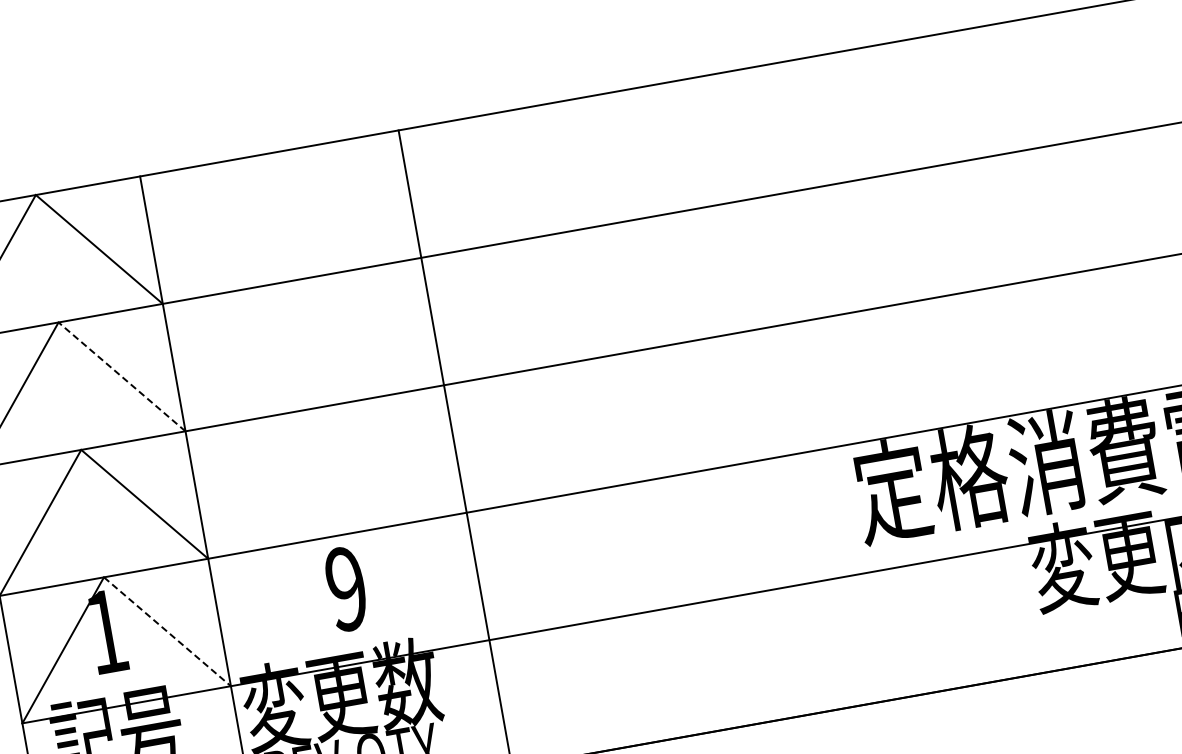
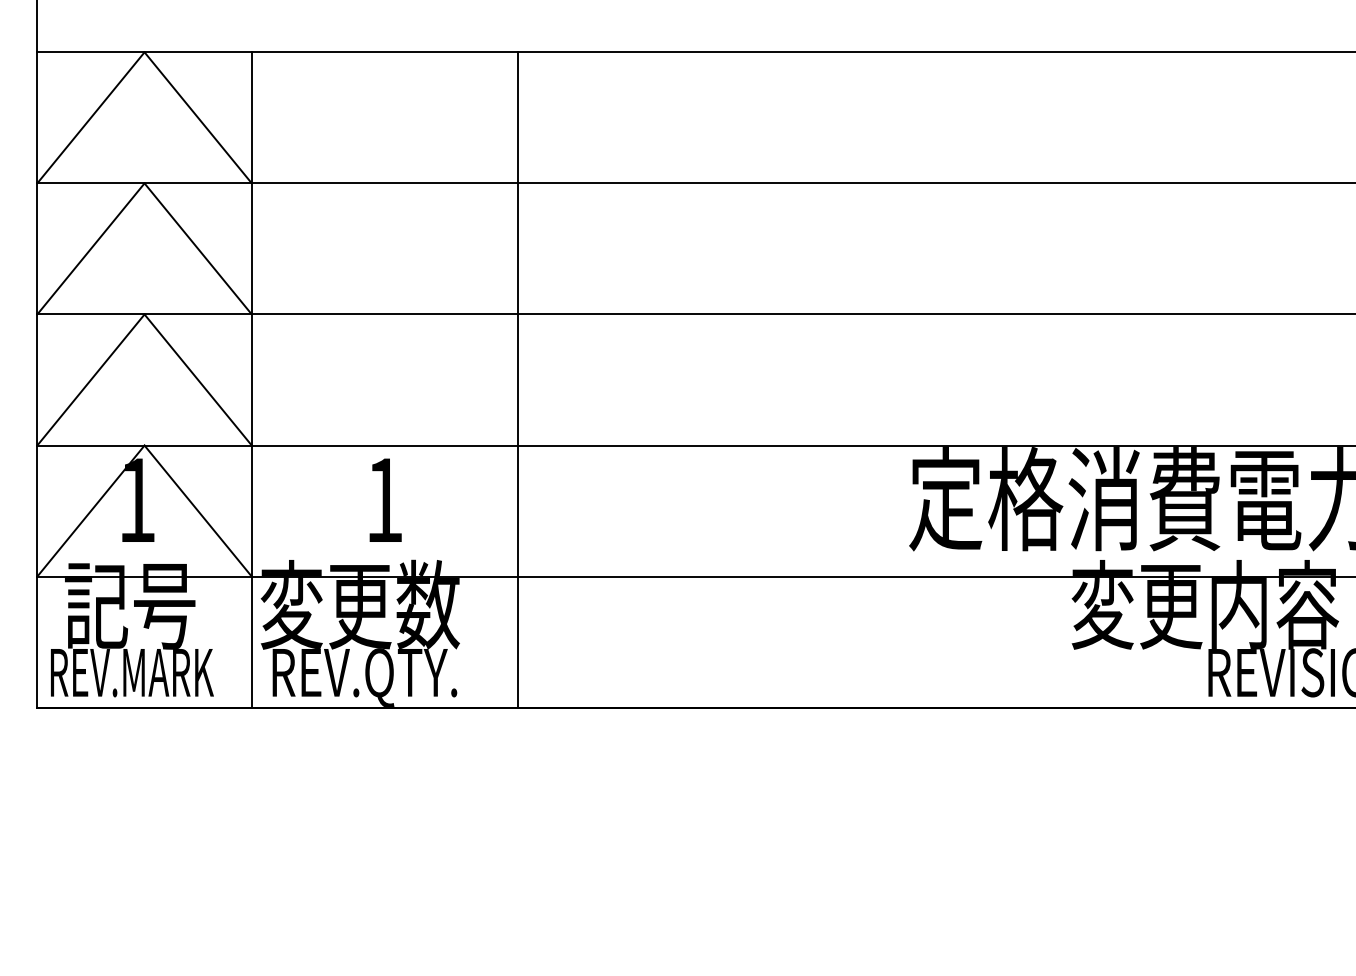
line: (122, 376) -> (198, 248), dashed -> solid
text: (346, 589) -> (384, 500), 9 -> 1
line: (167, 632) -> (198, 511), dashed -> solid

